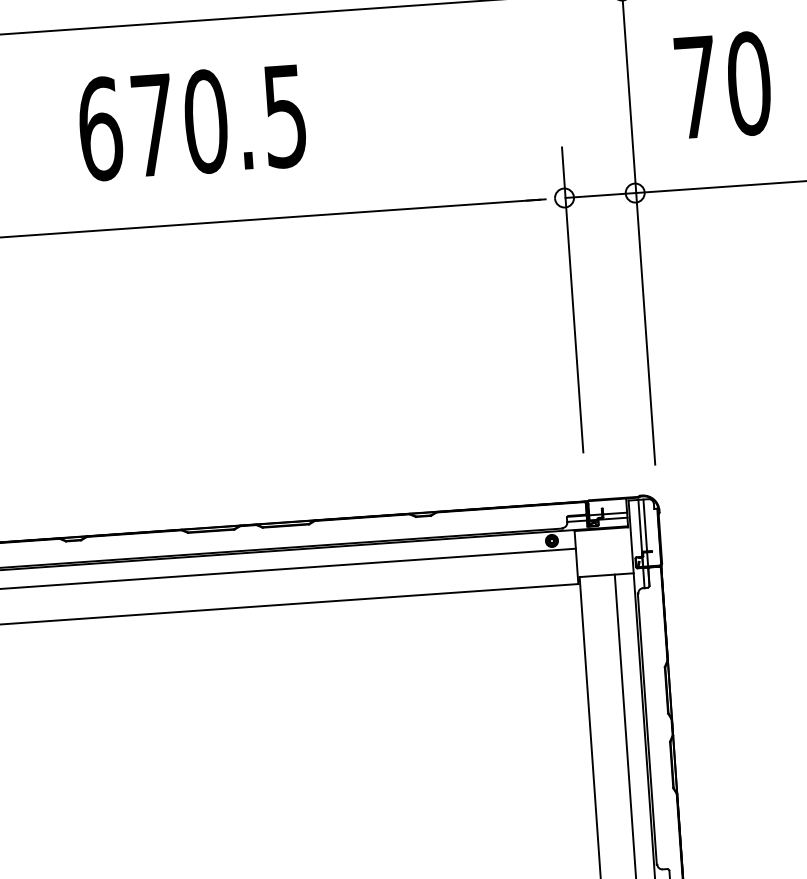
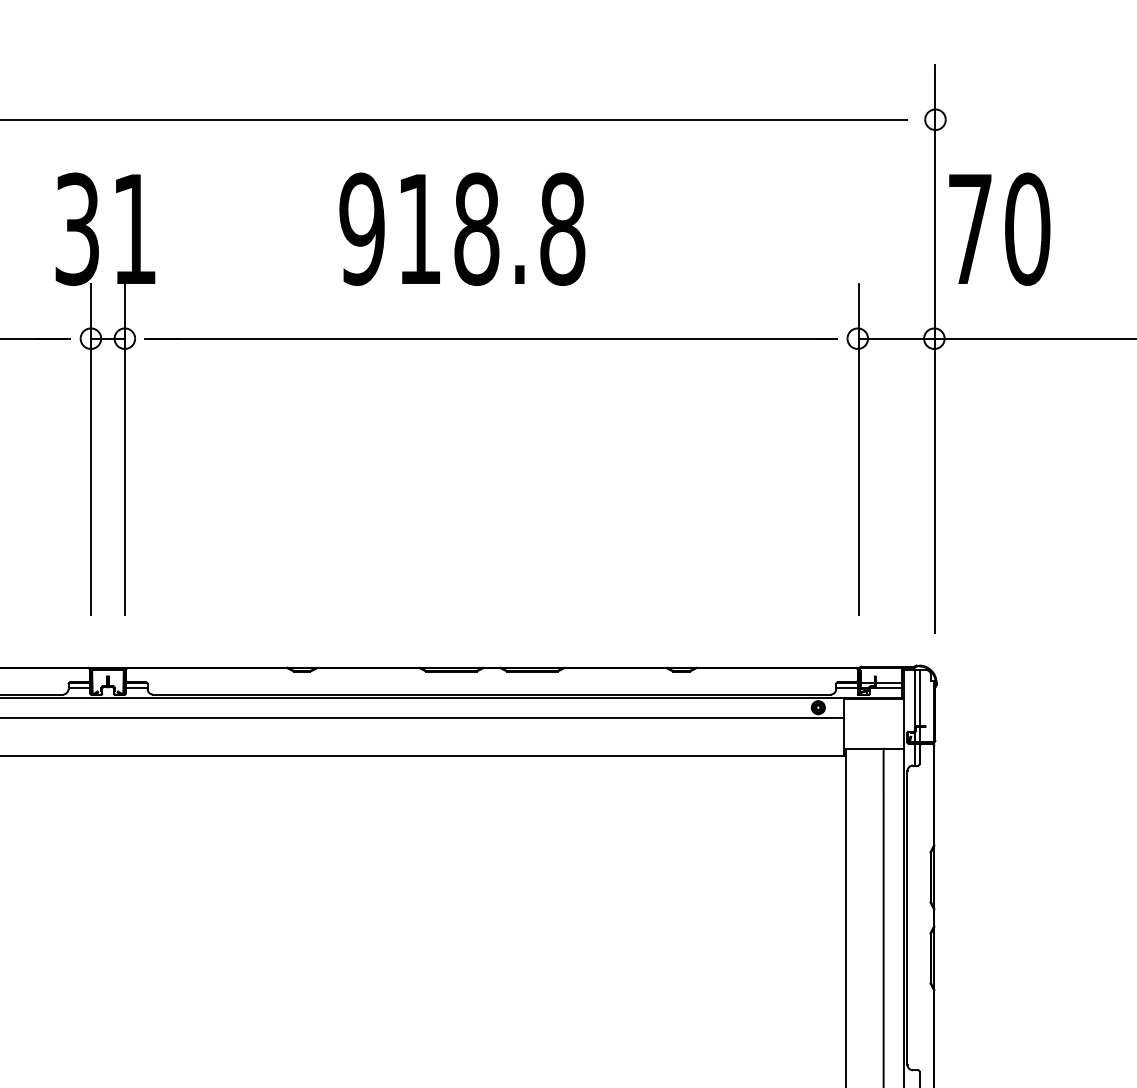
text: (723, 84) -> (999, 228), moved
text: (192, 121) -> (462, 228), 670.5 -> 918.8

